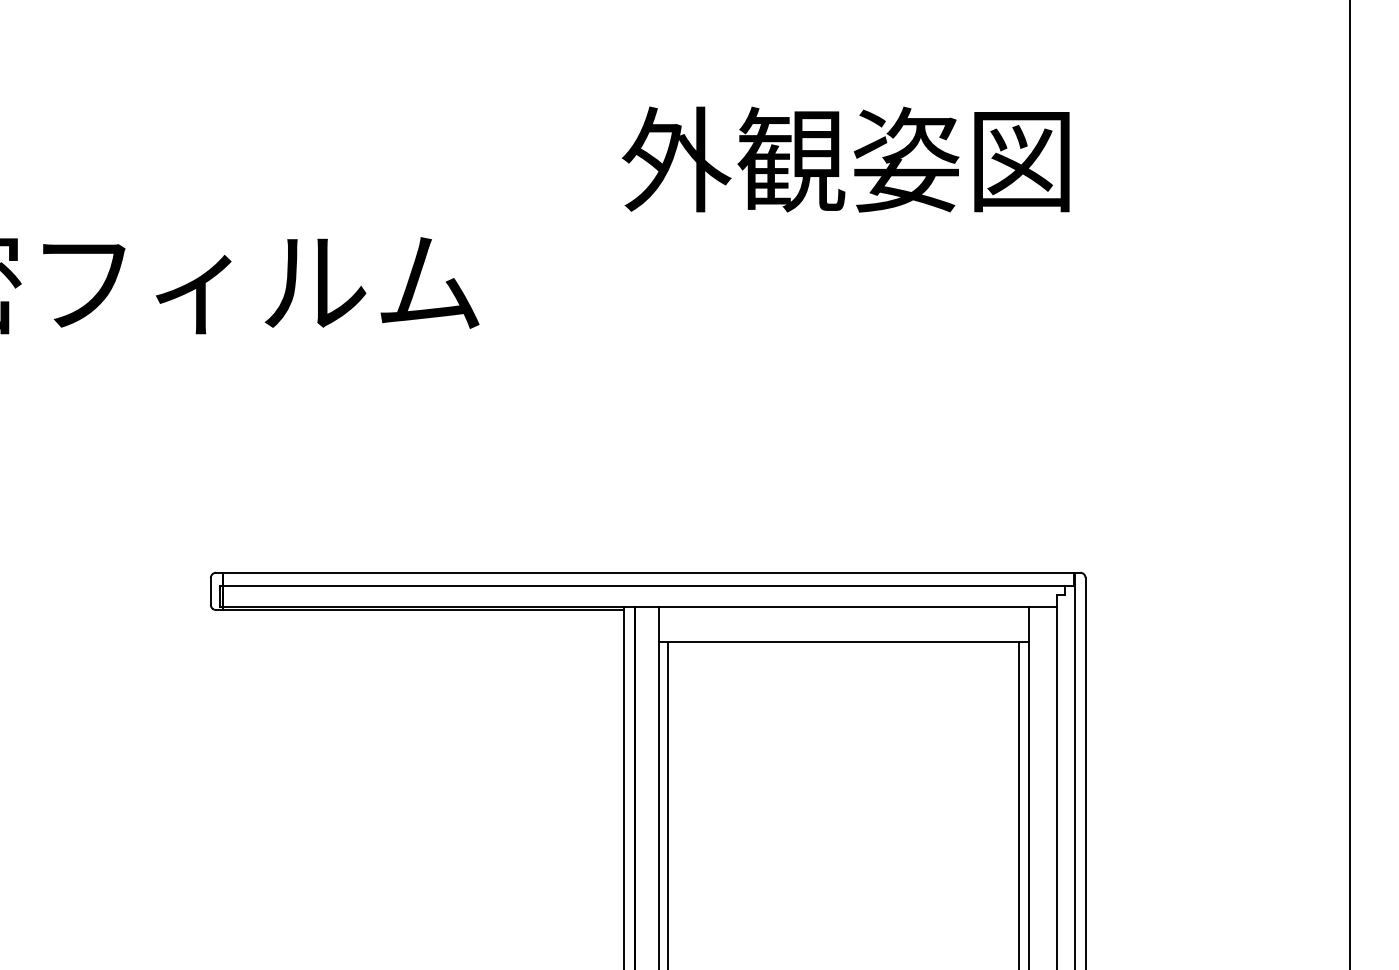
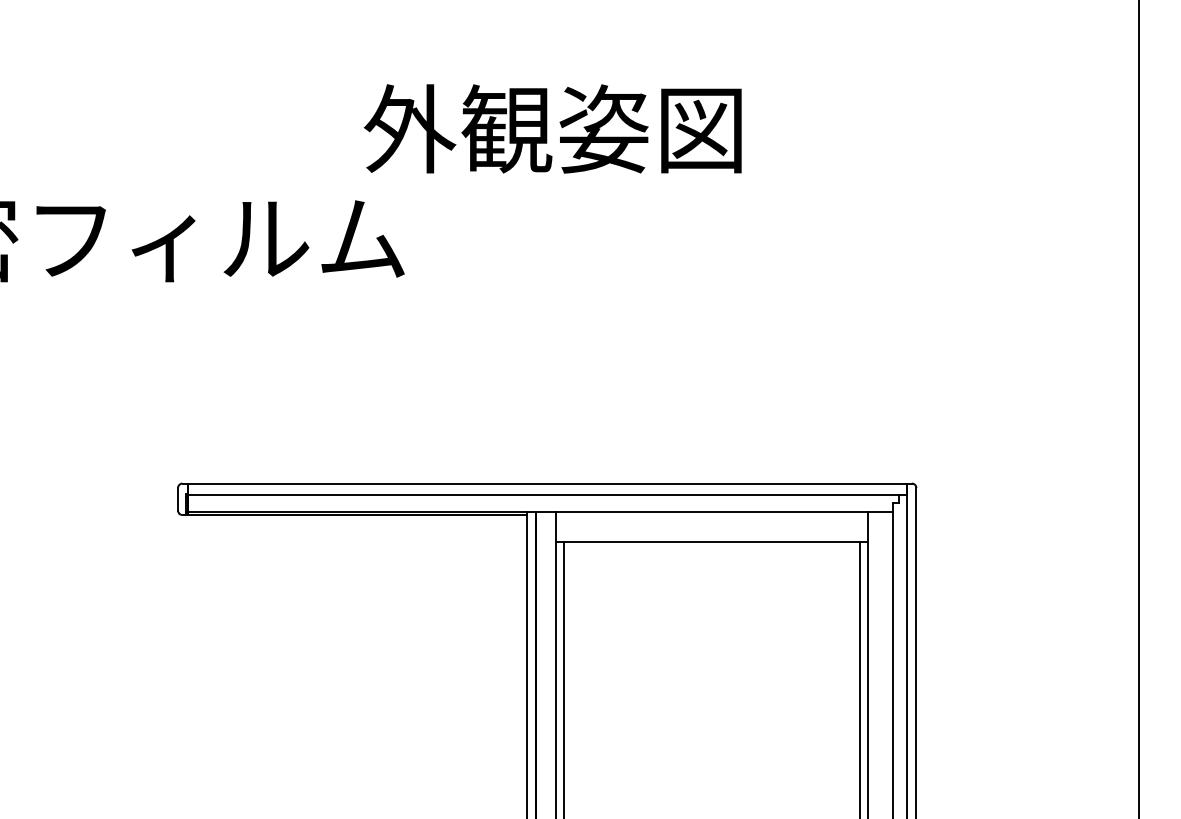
text: (845, 159) -> (552, 128), moved

